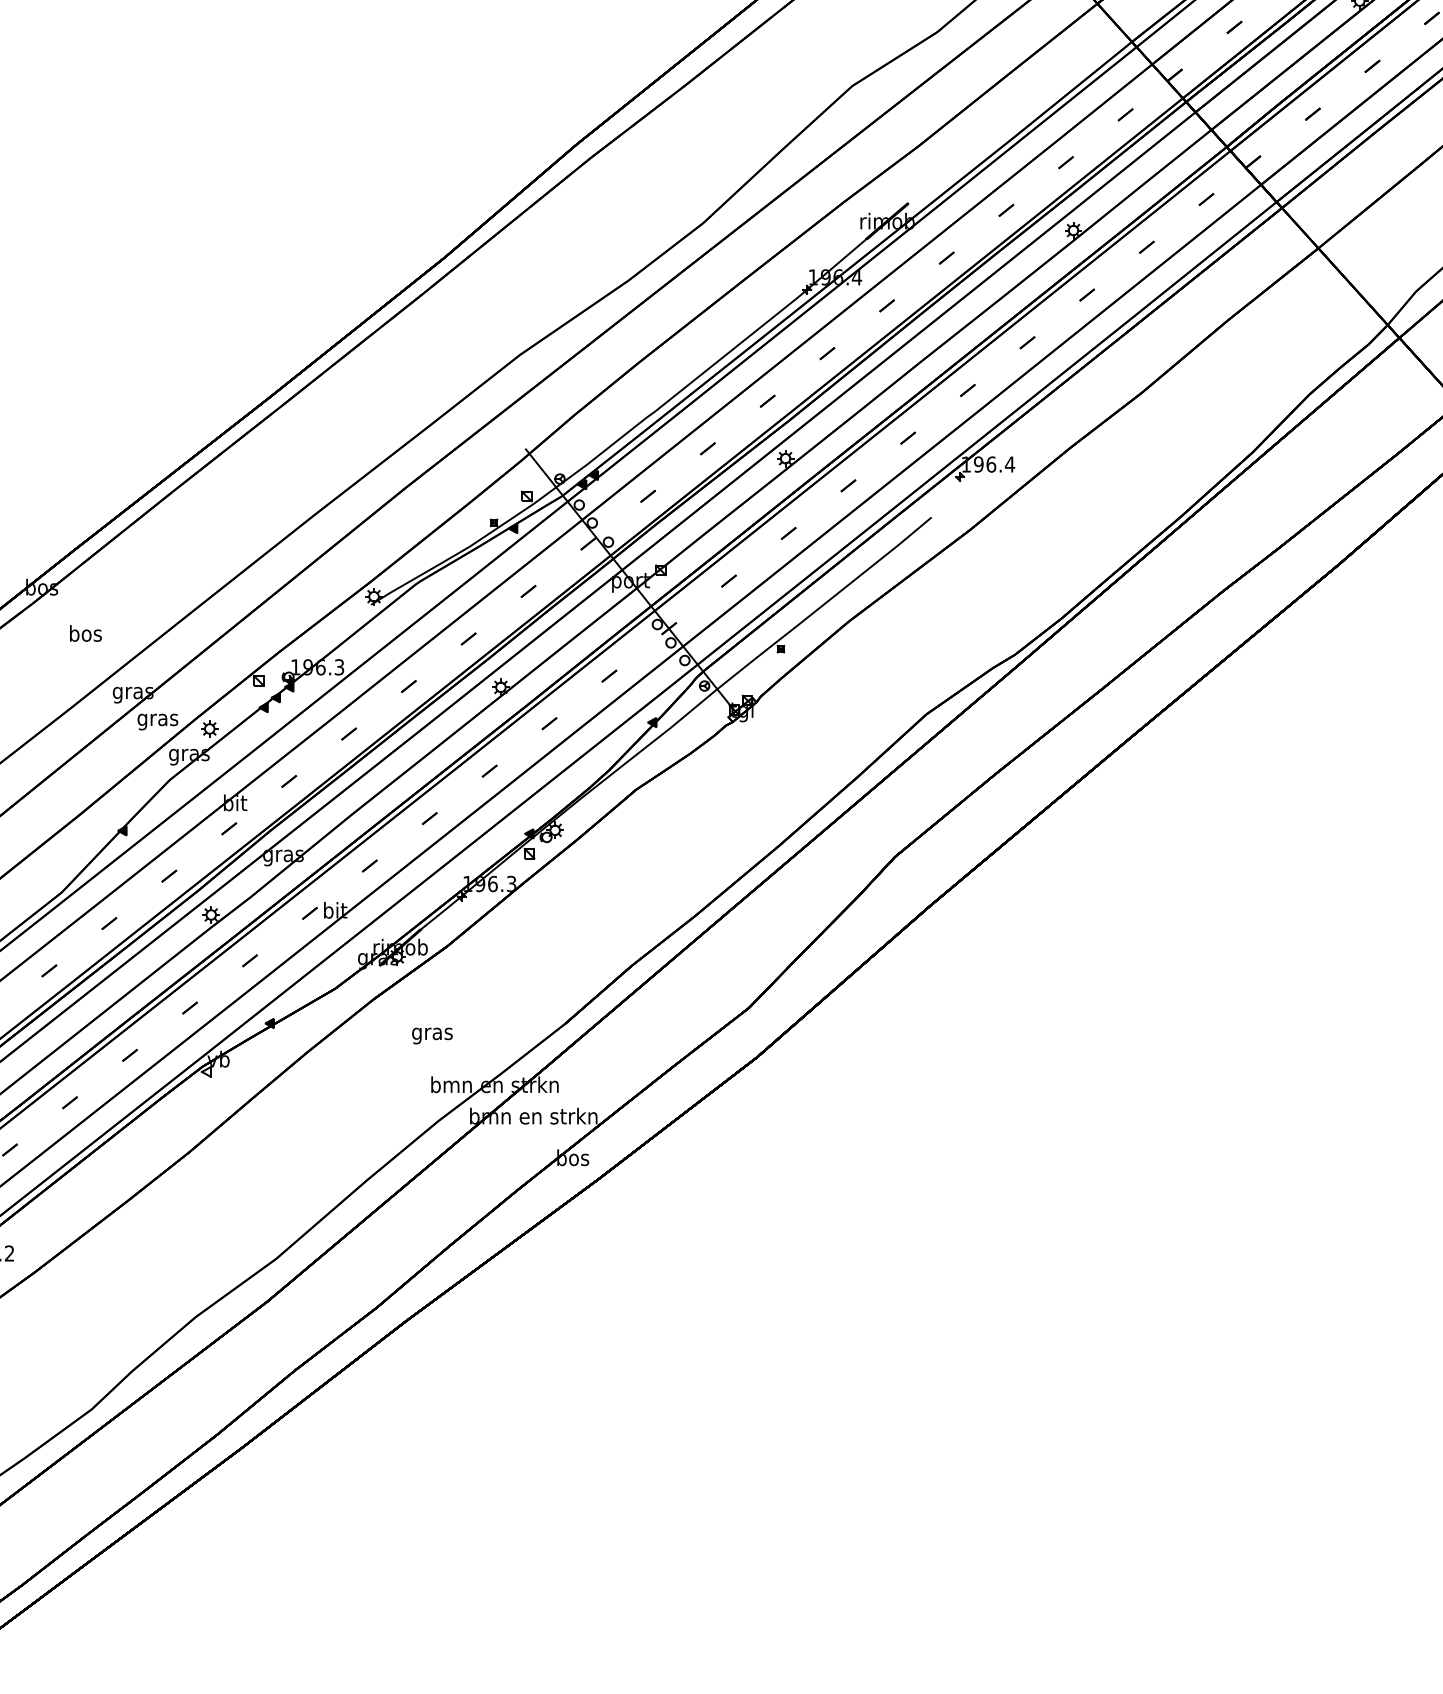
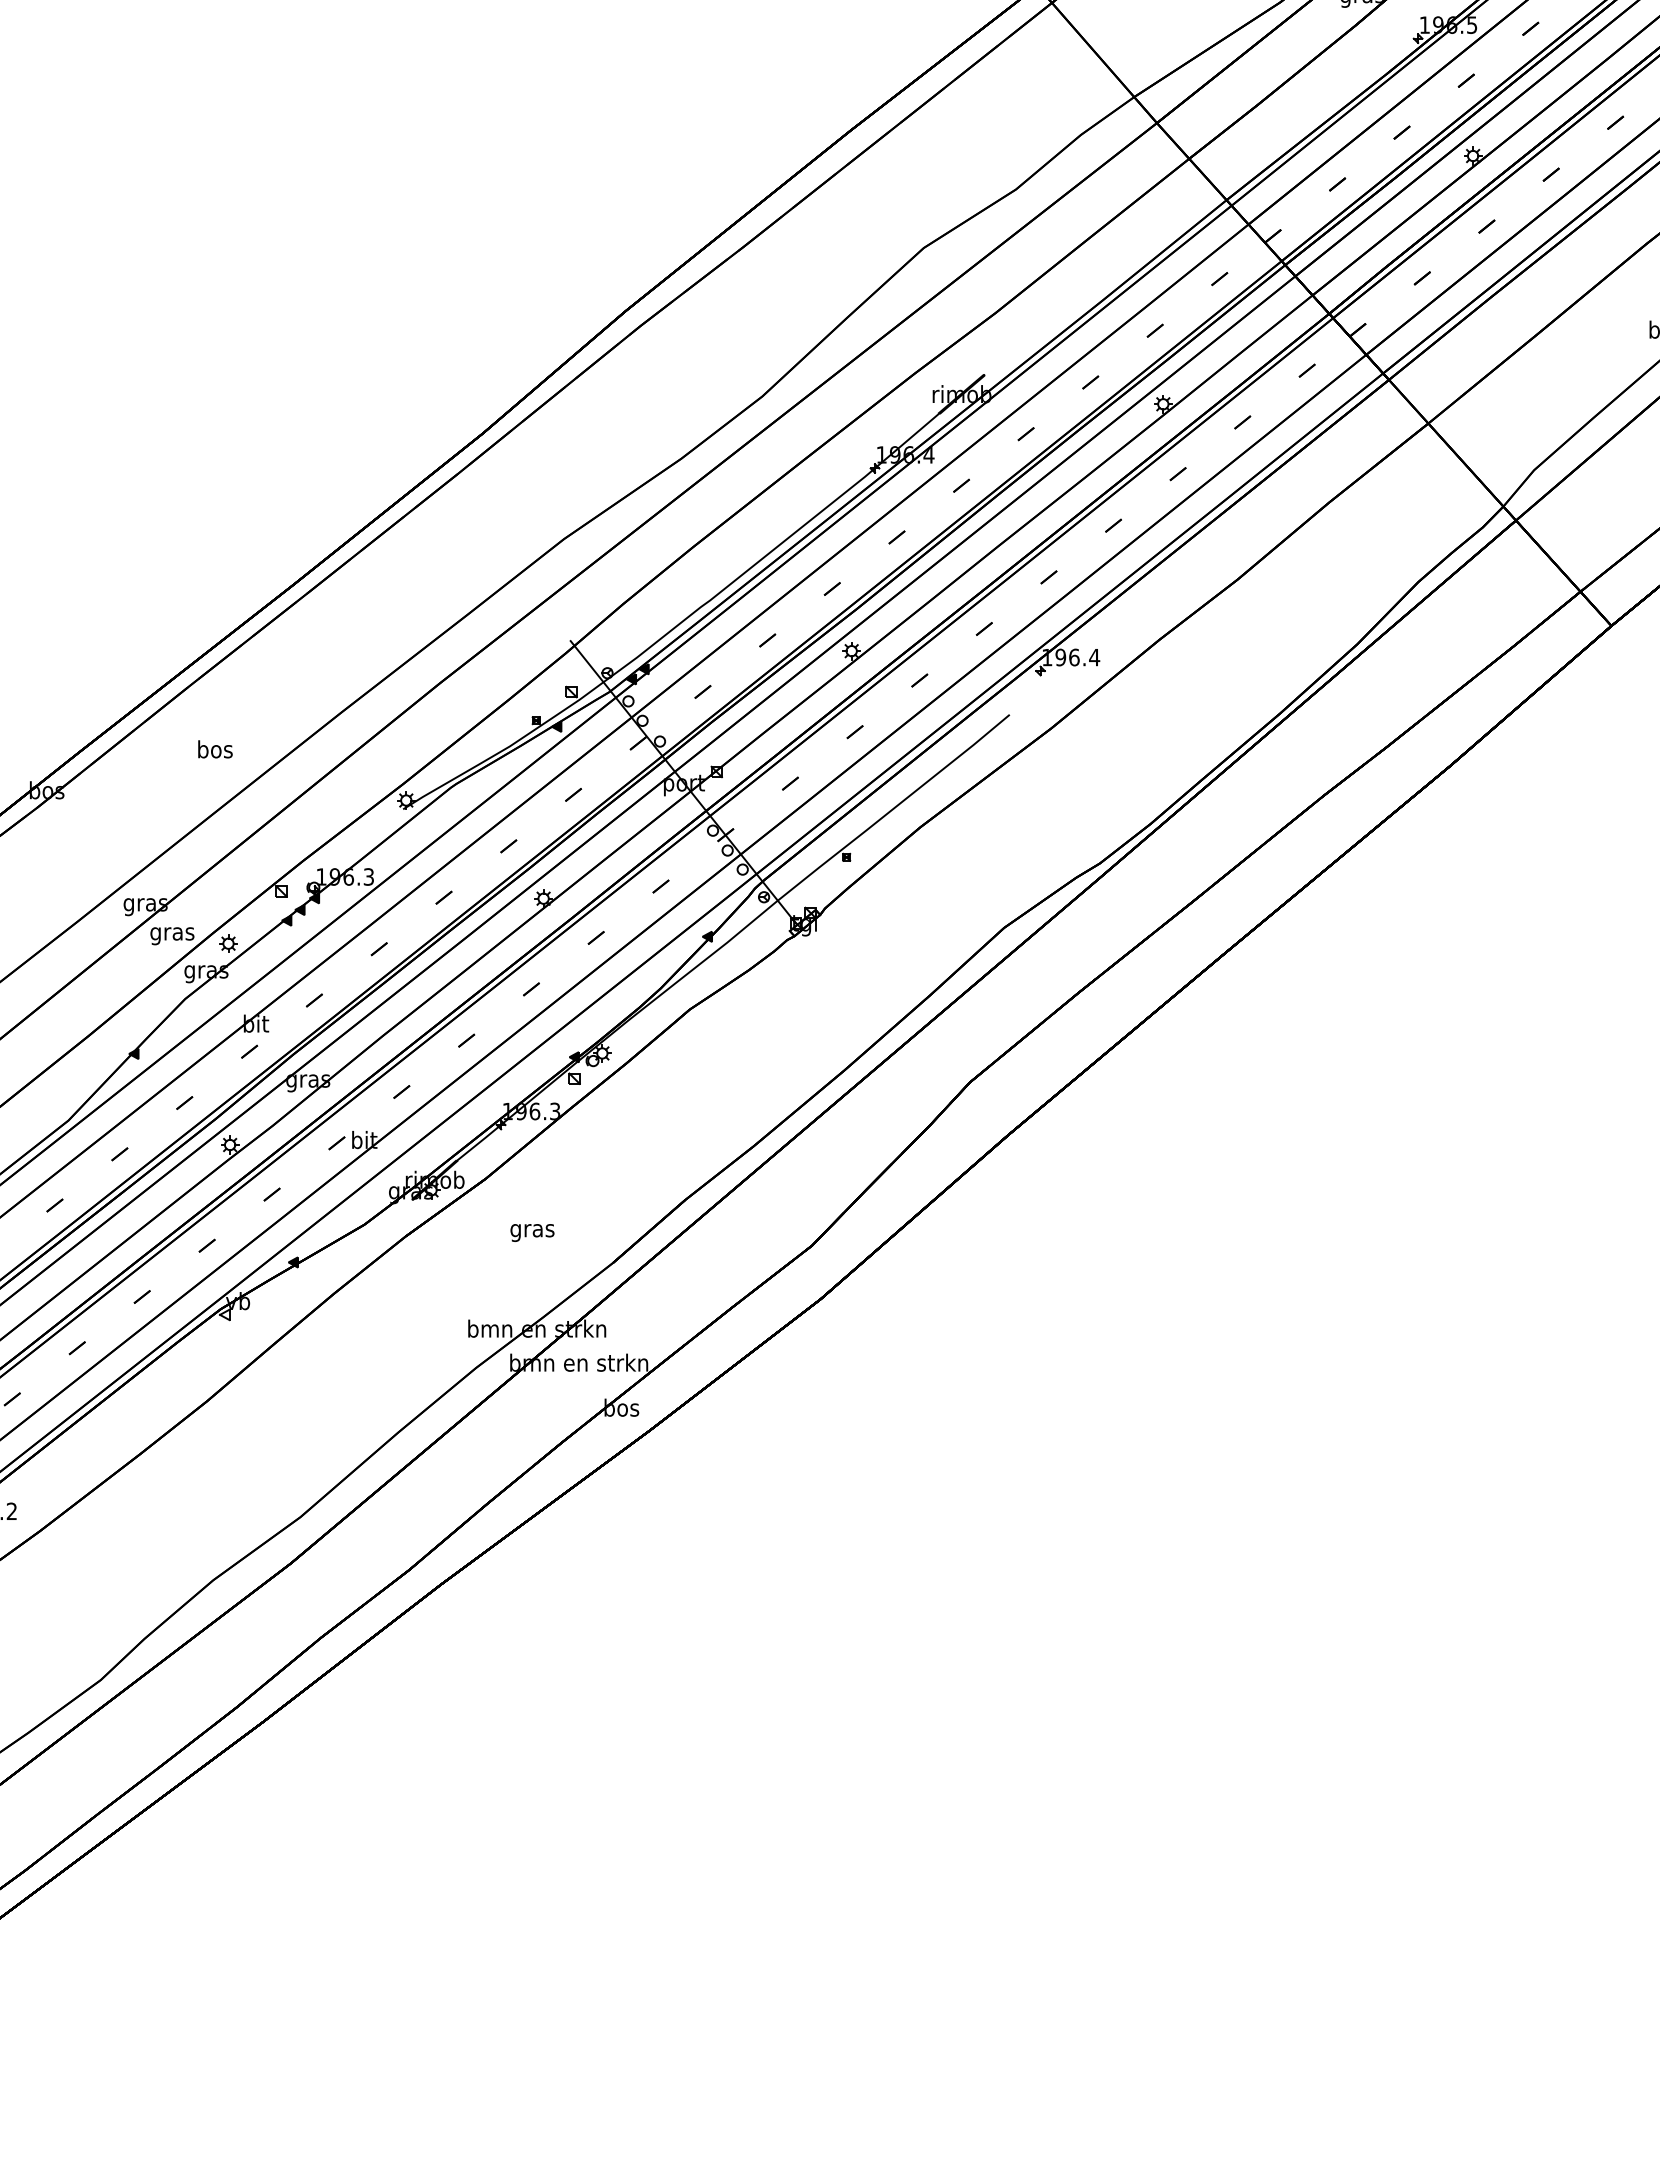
text: (85, 633) -> (215, 749), moved
text: (432, 1035) -> (532, 1232), moved

